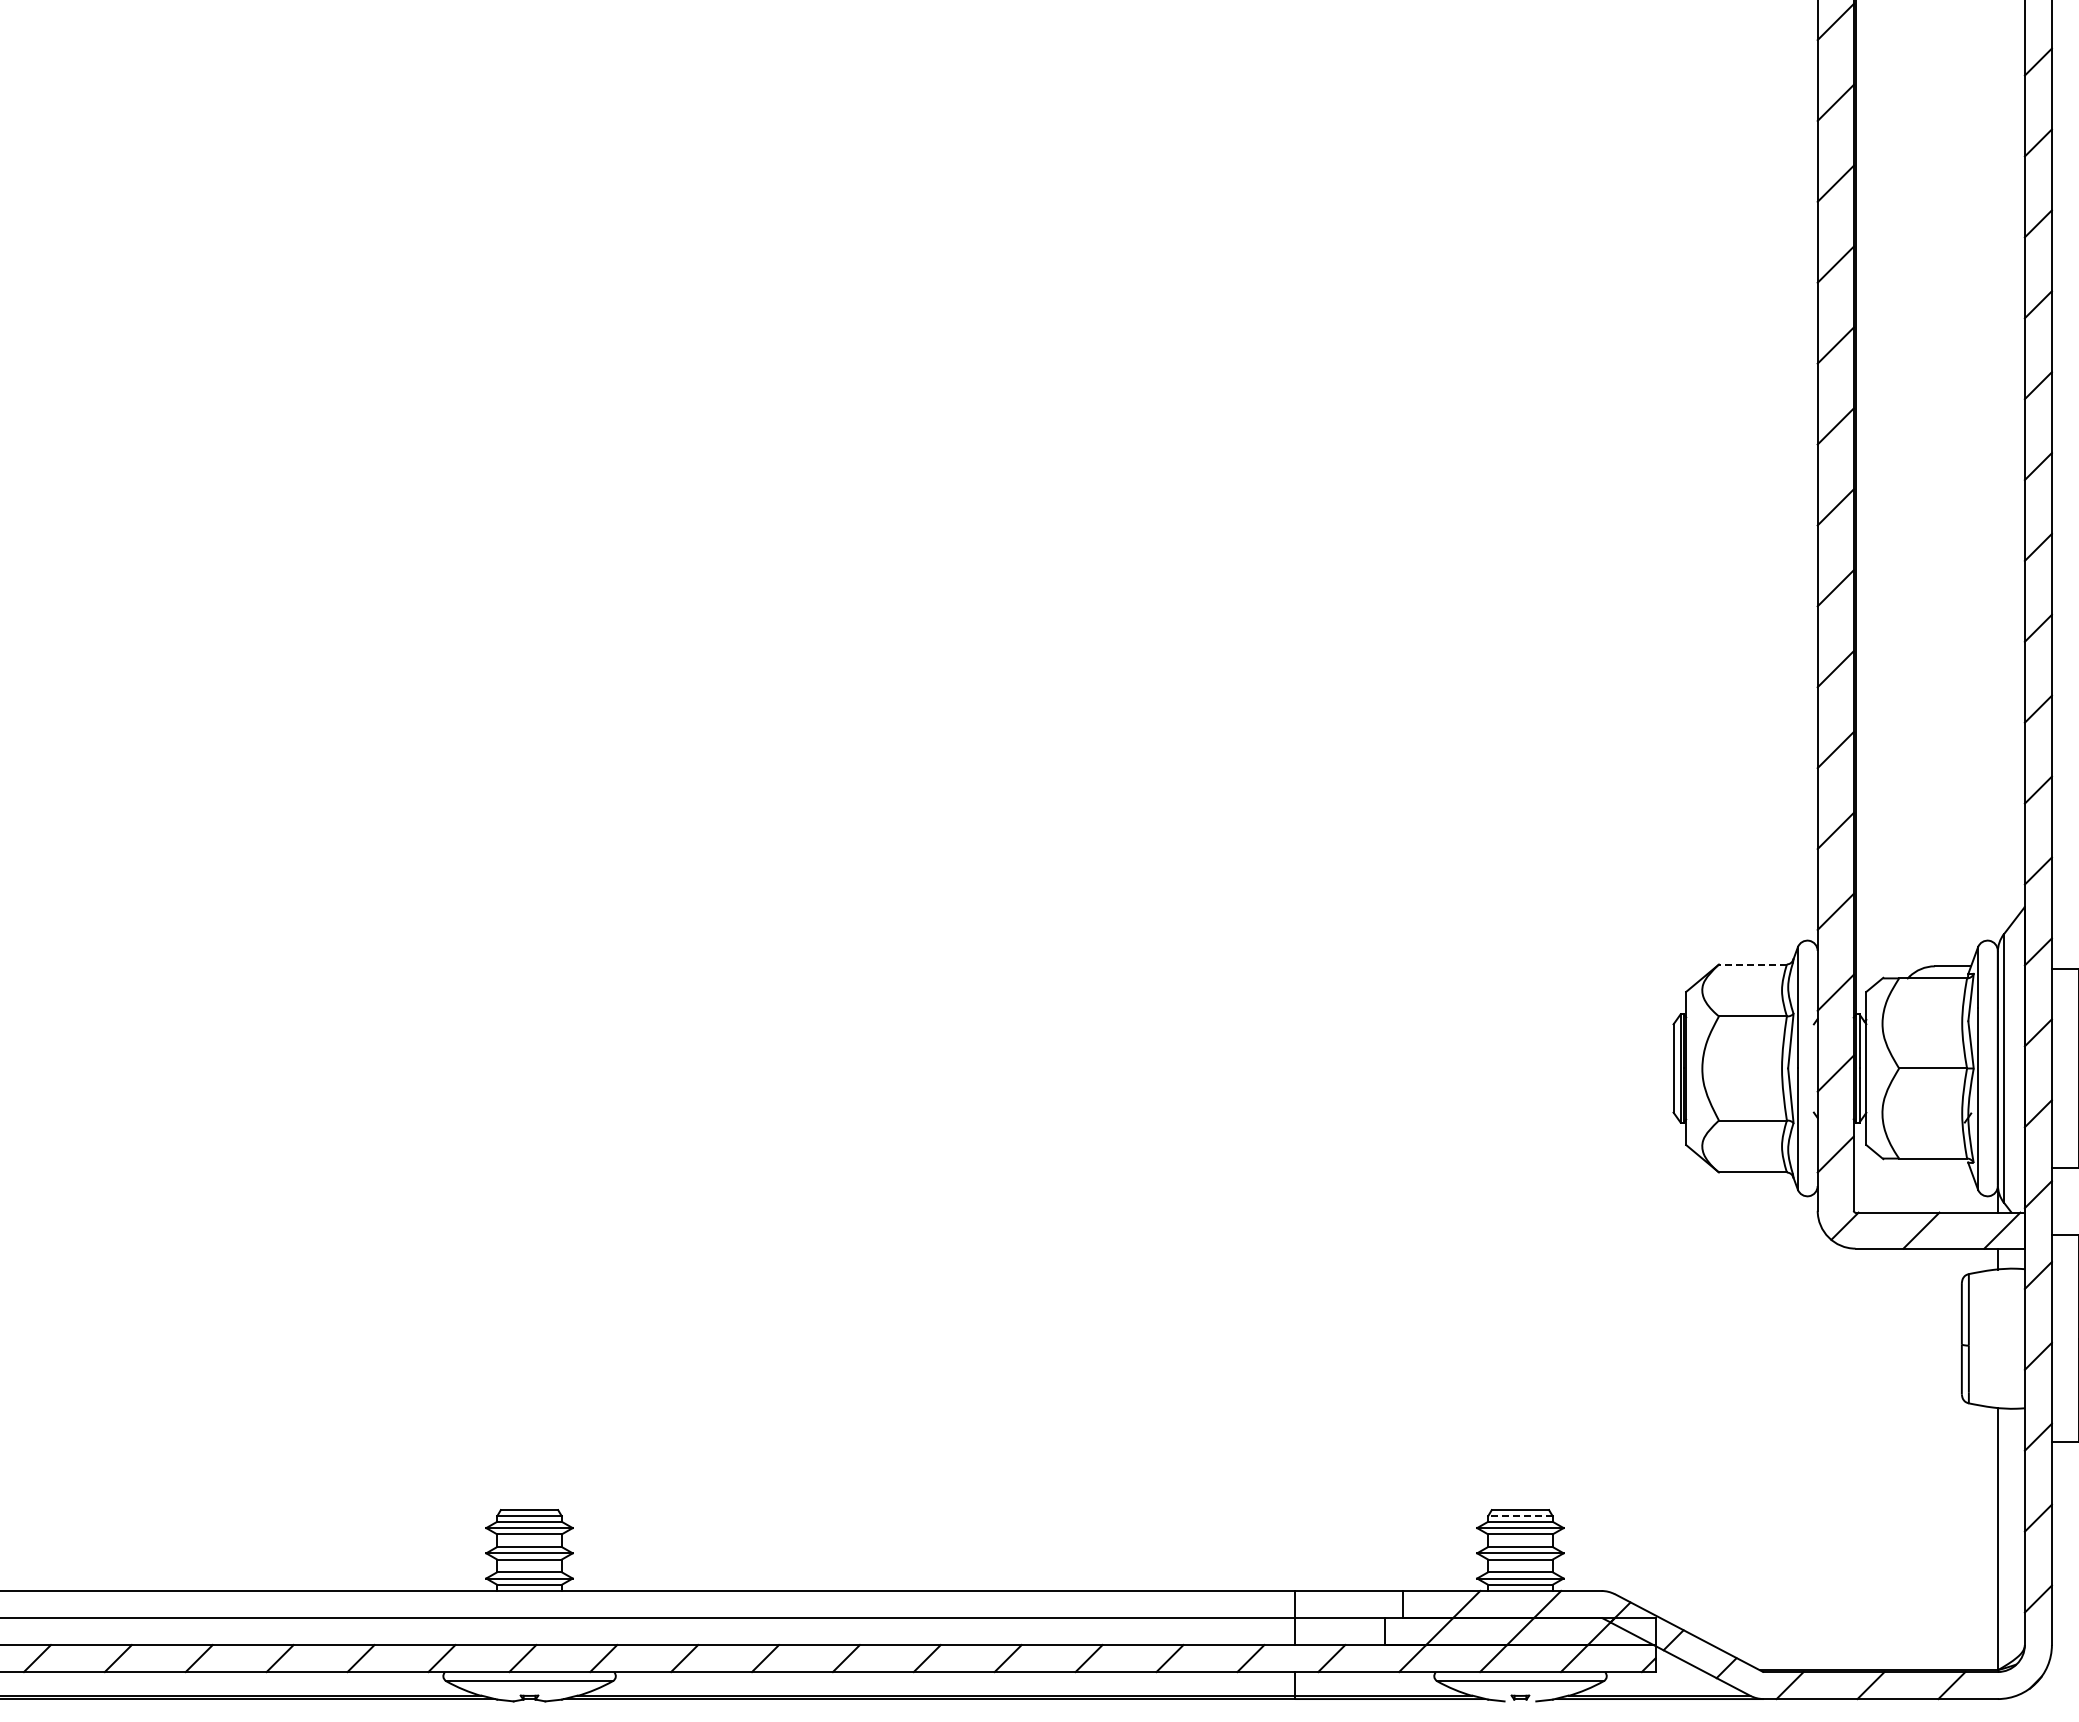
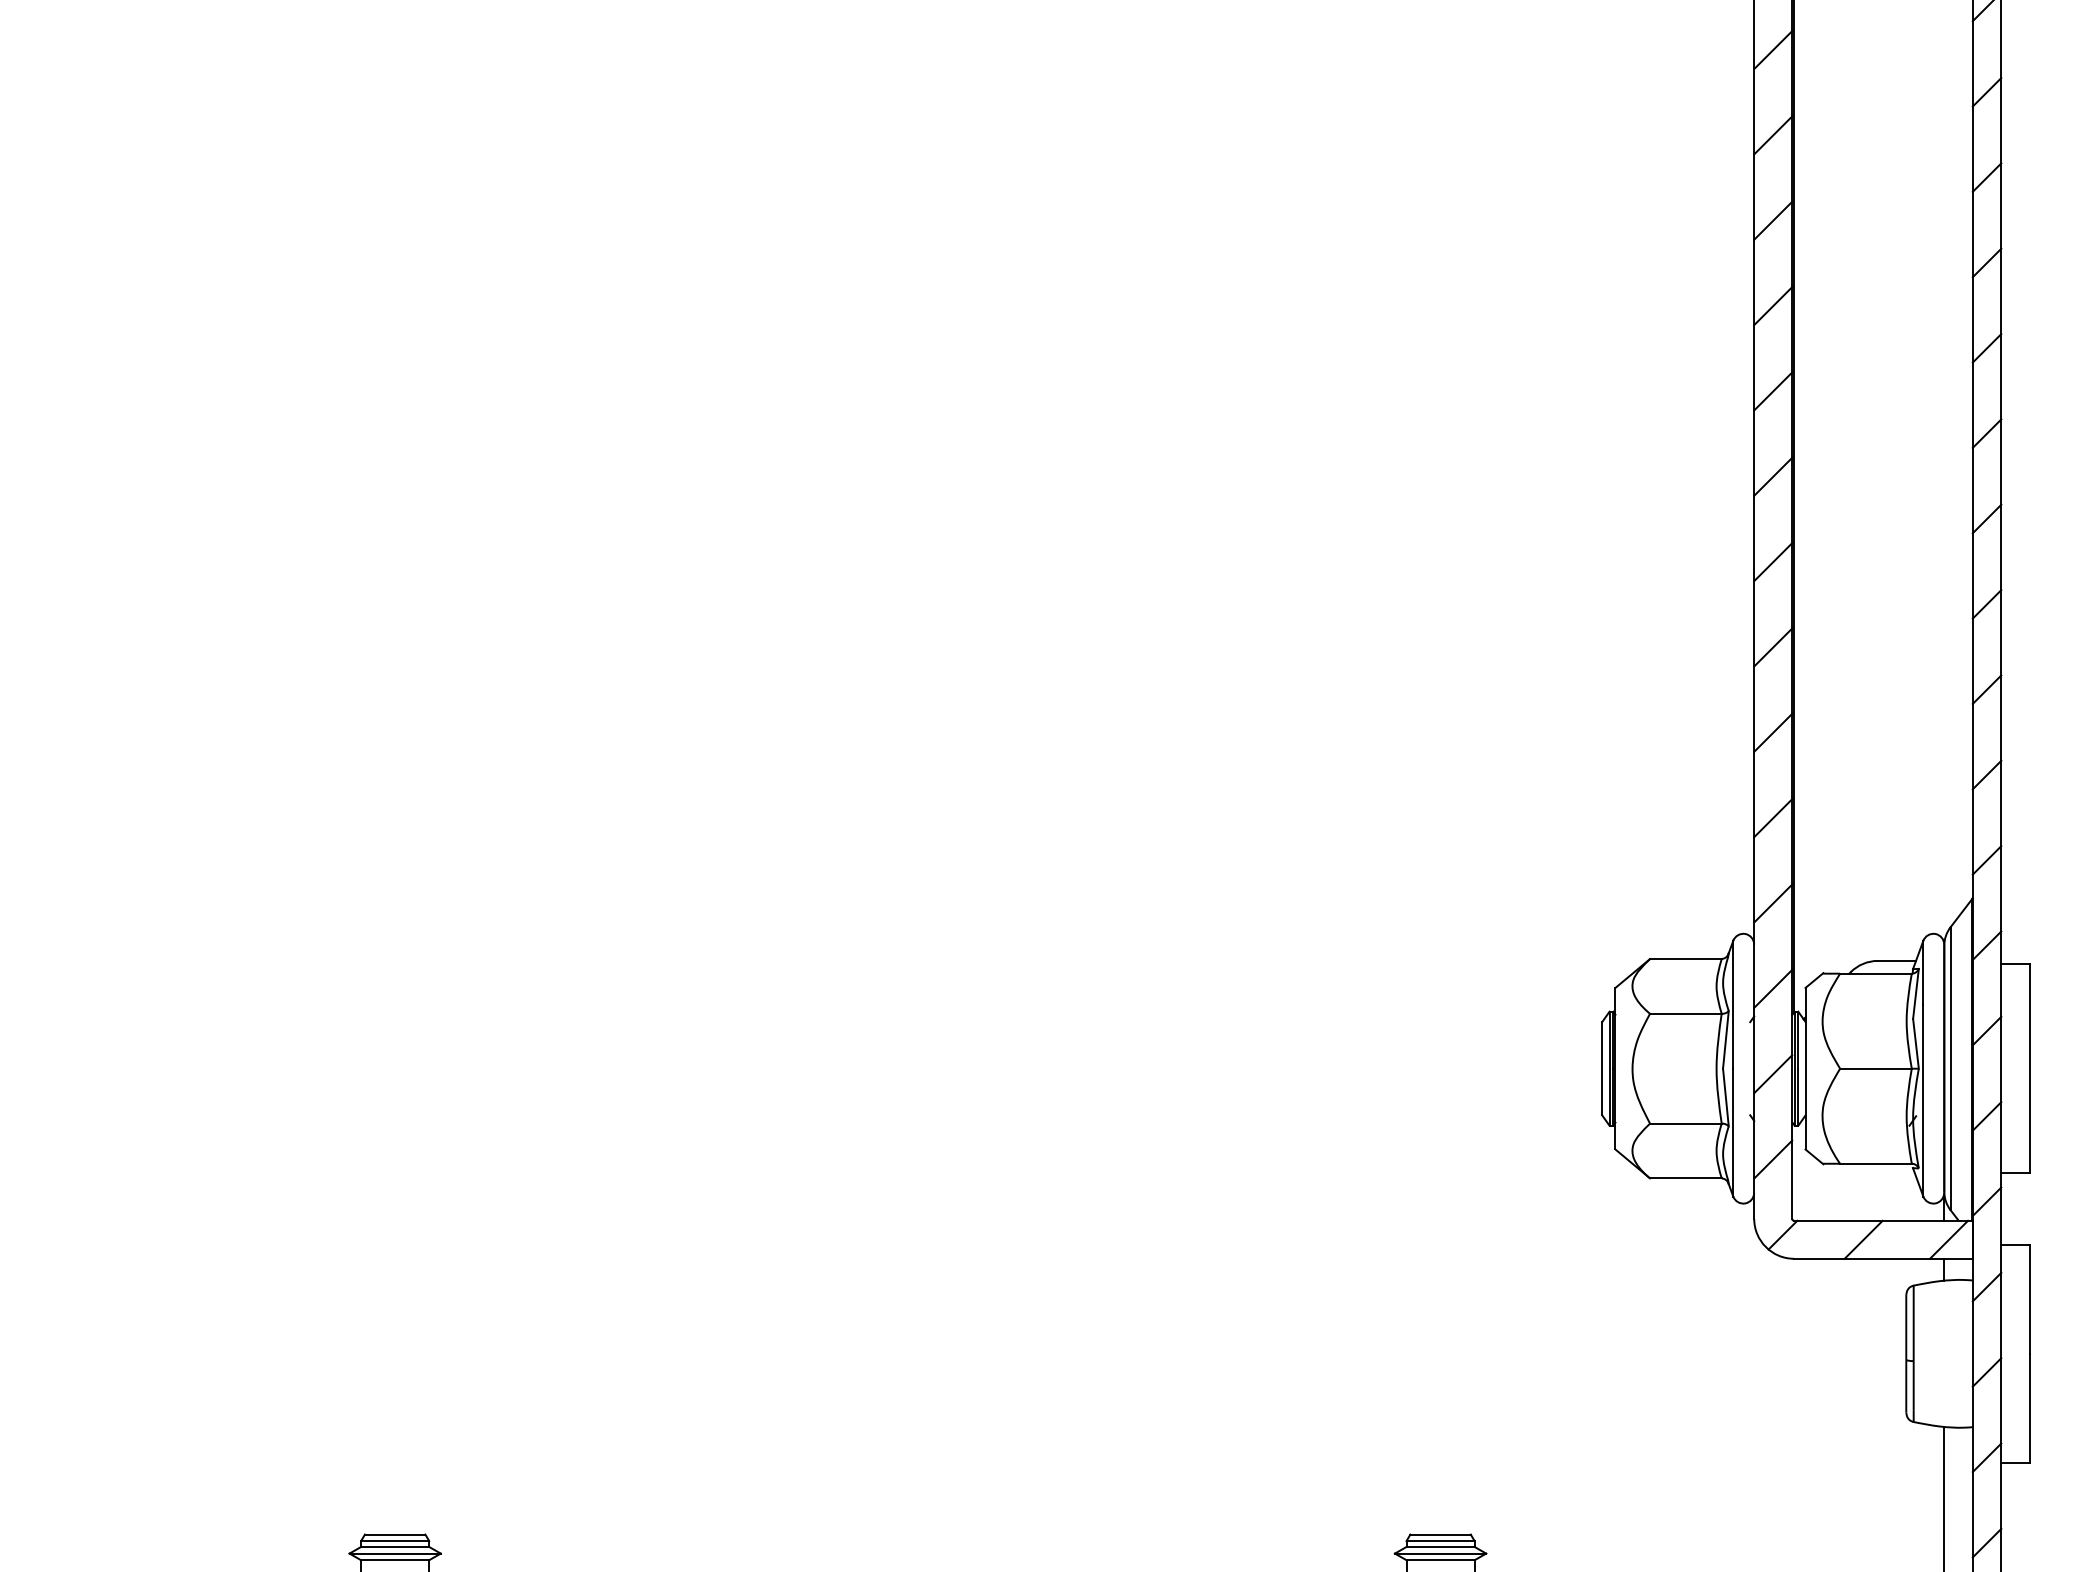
line: (1752, 964) -> (1685, 959), dashed -> solid
line: (1519, 1516) -> (1439, 1541), dashed -> solid

